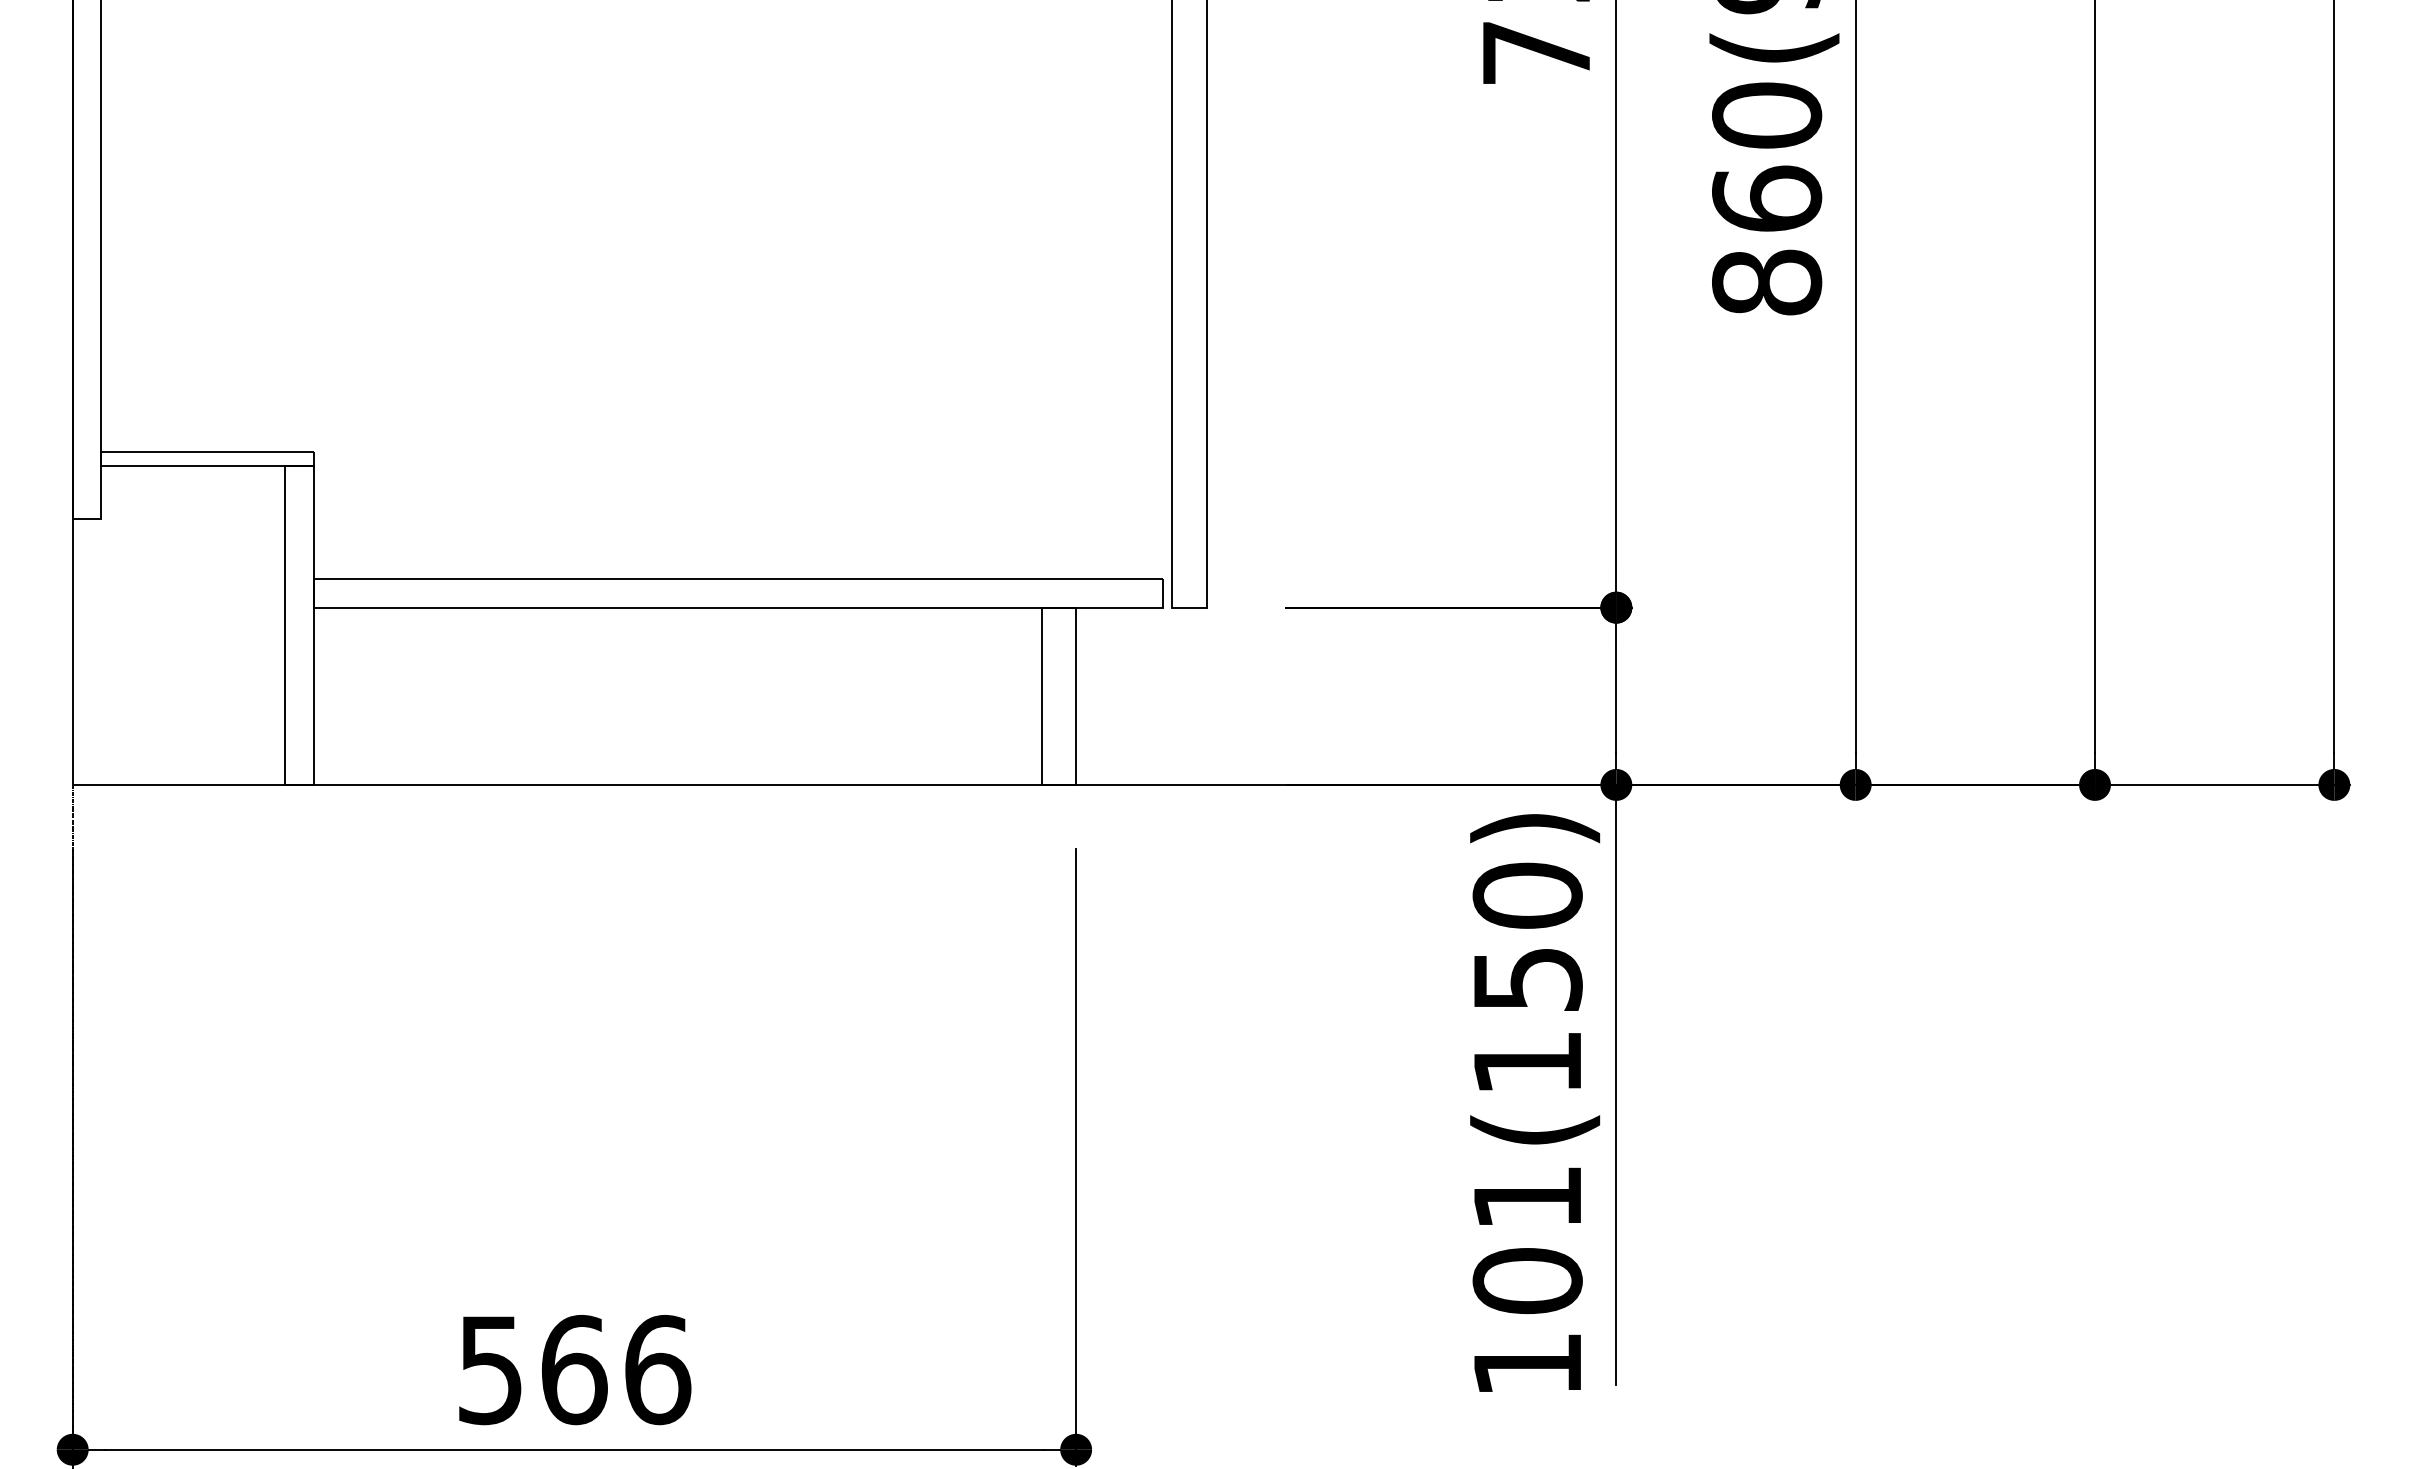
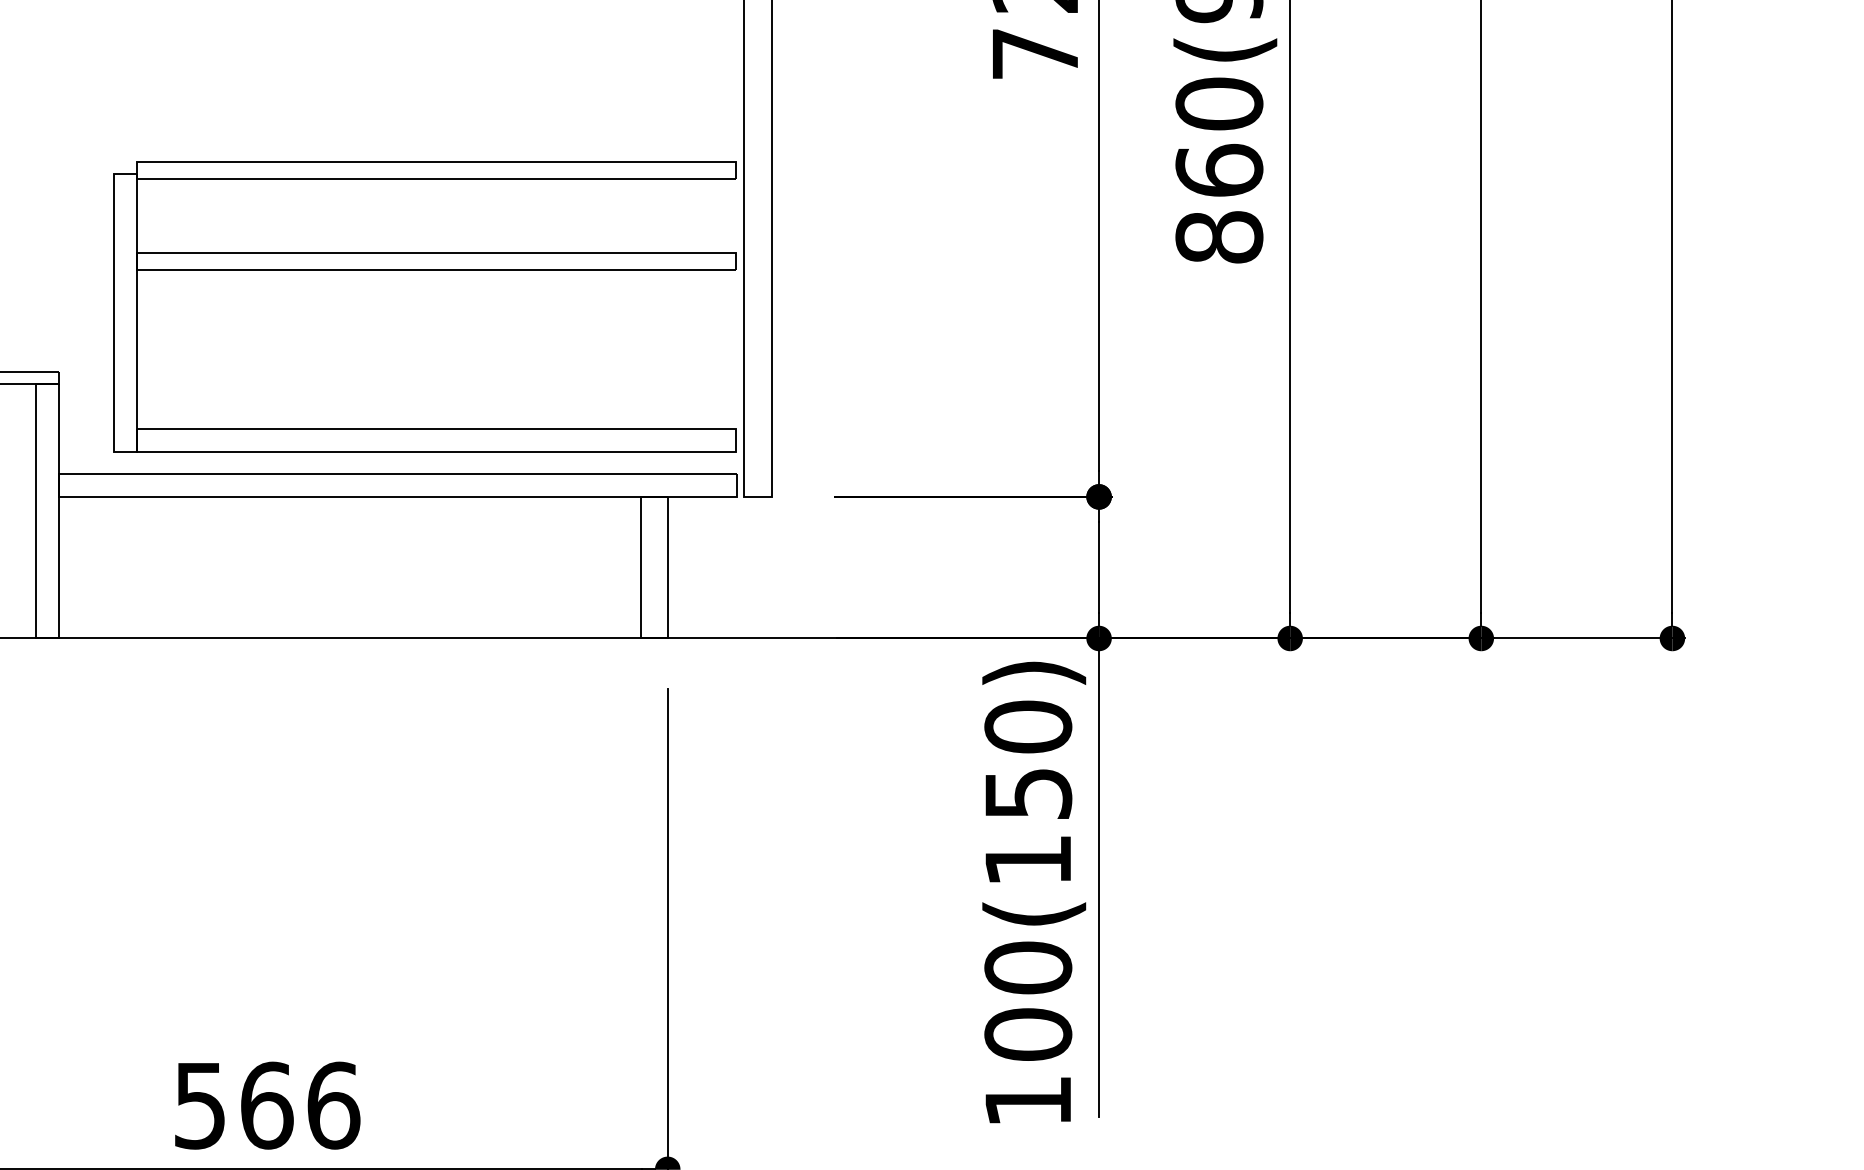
part: (772, 323) -> (425, 270), added
text: (1527, 1197) -> (1028, 967), 101(150) -> 100(150)

